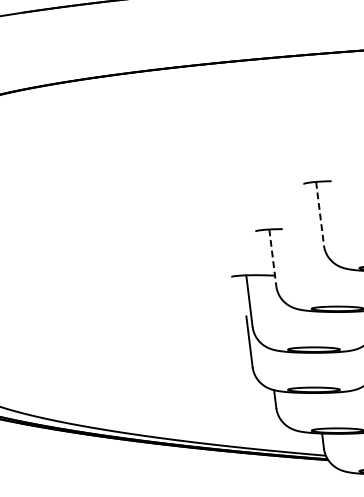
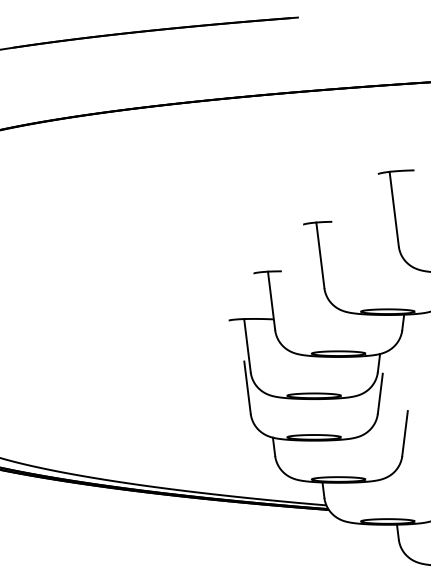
line: (320, 213) -> (320, 255), dashed -> solid
line: (272, 258) -> (271, 301), dashed -> solid

